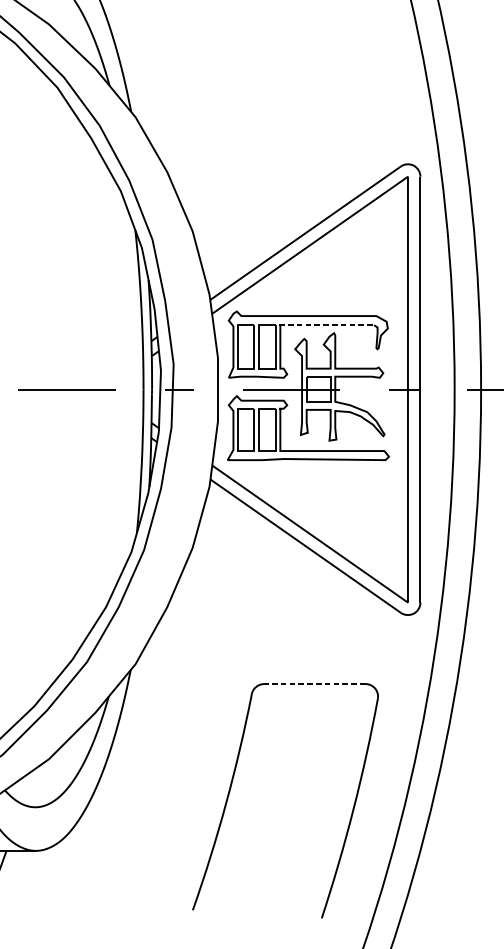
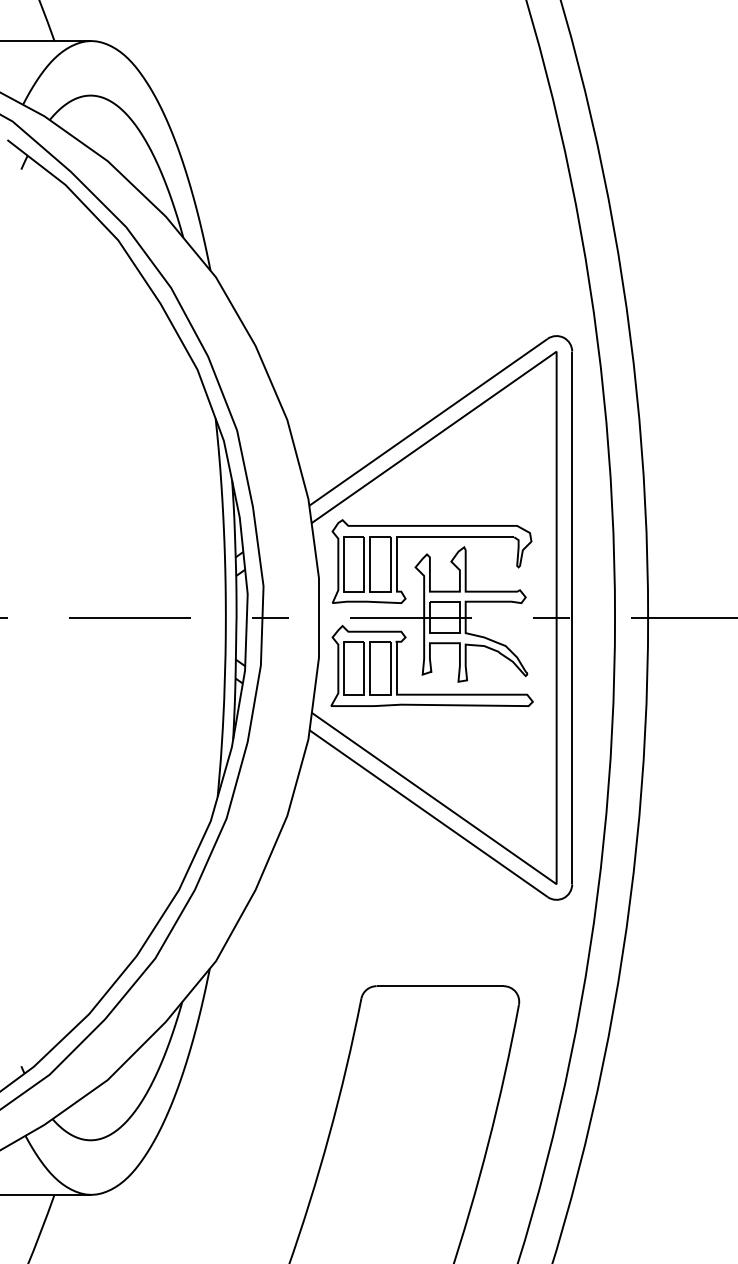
line: (327, 325) -> (455, 537), dashed -> solid
line: (314, 684) -> (439, 986), dashed -> solid

